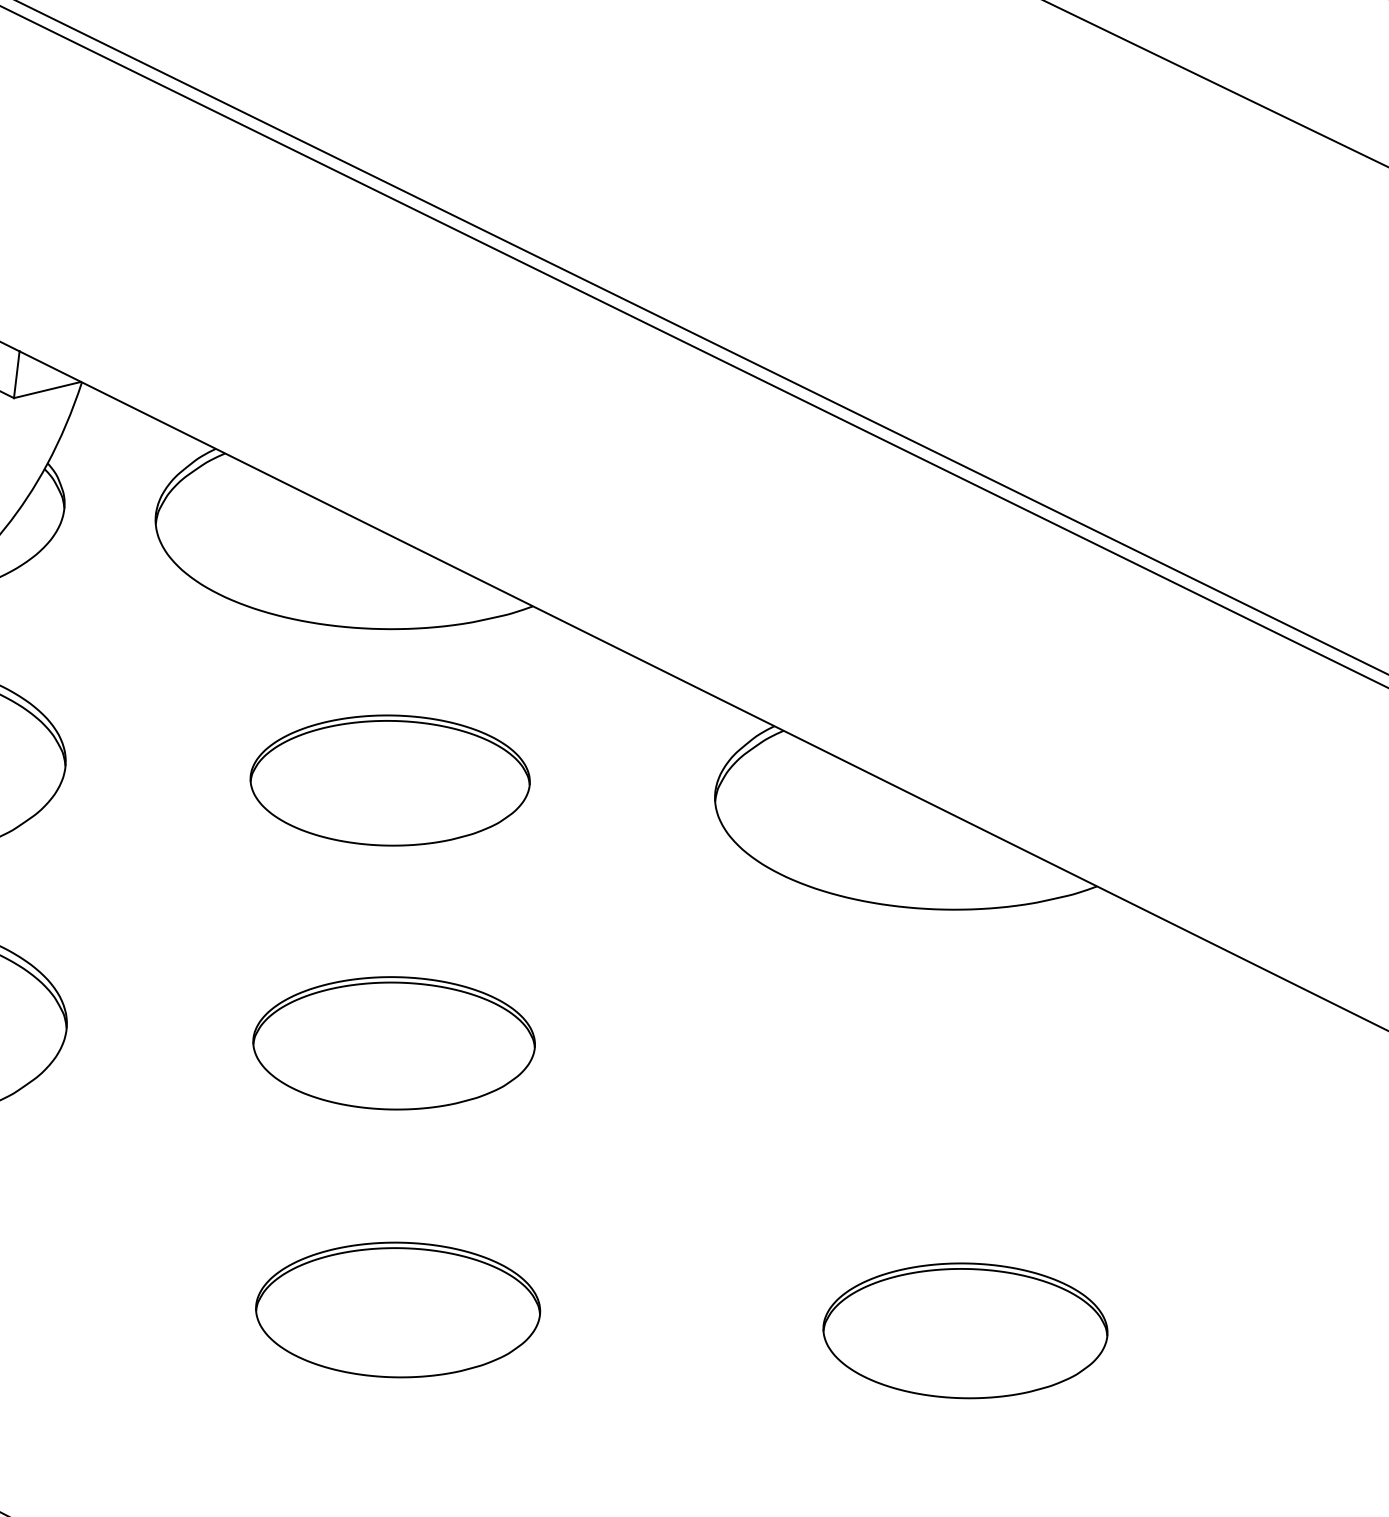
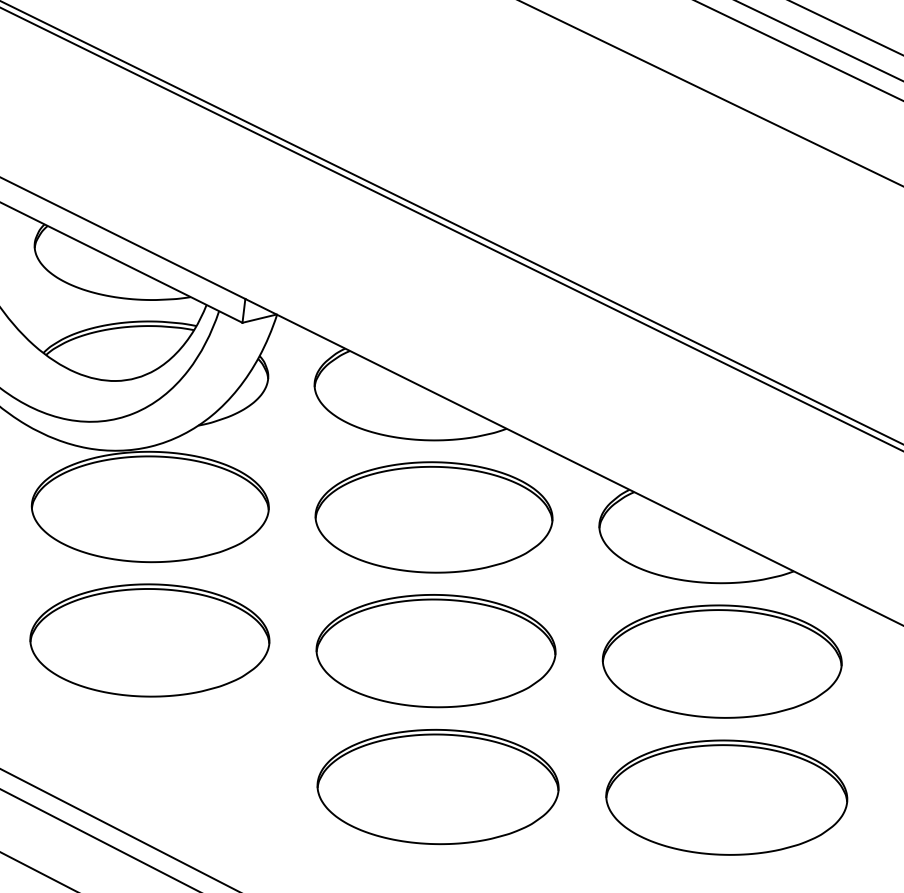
part: (389, 780) -> (433, 517), size x1.67
part: (393, 1043) -> (435, 651), size x1.67
part: (954, 1063) -> (721, 661), added
part: (397, 1309) -> (437, 786), size x1.67
part: (964, 1330) -> (726, 797), size x1.67

